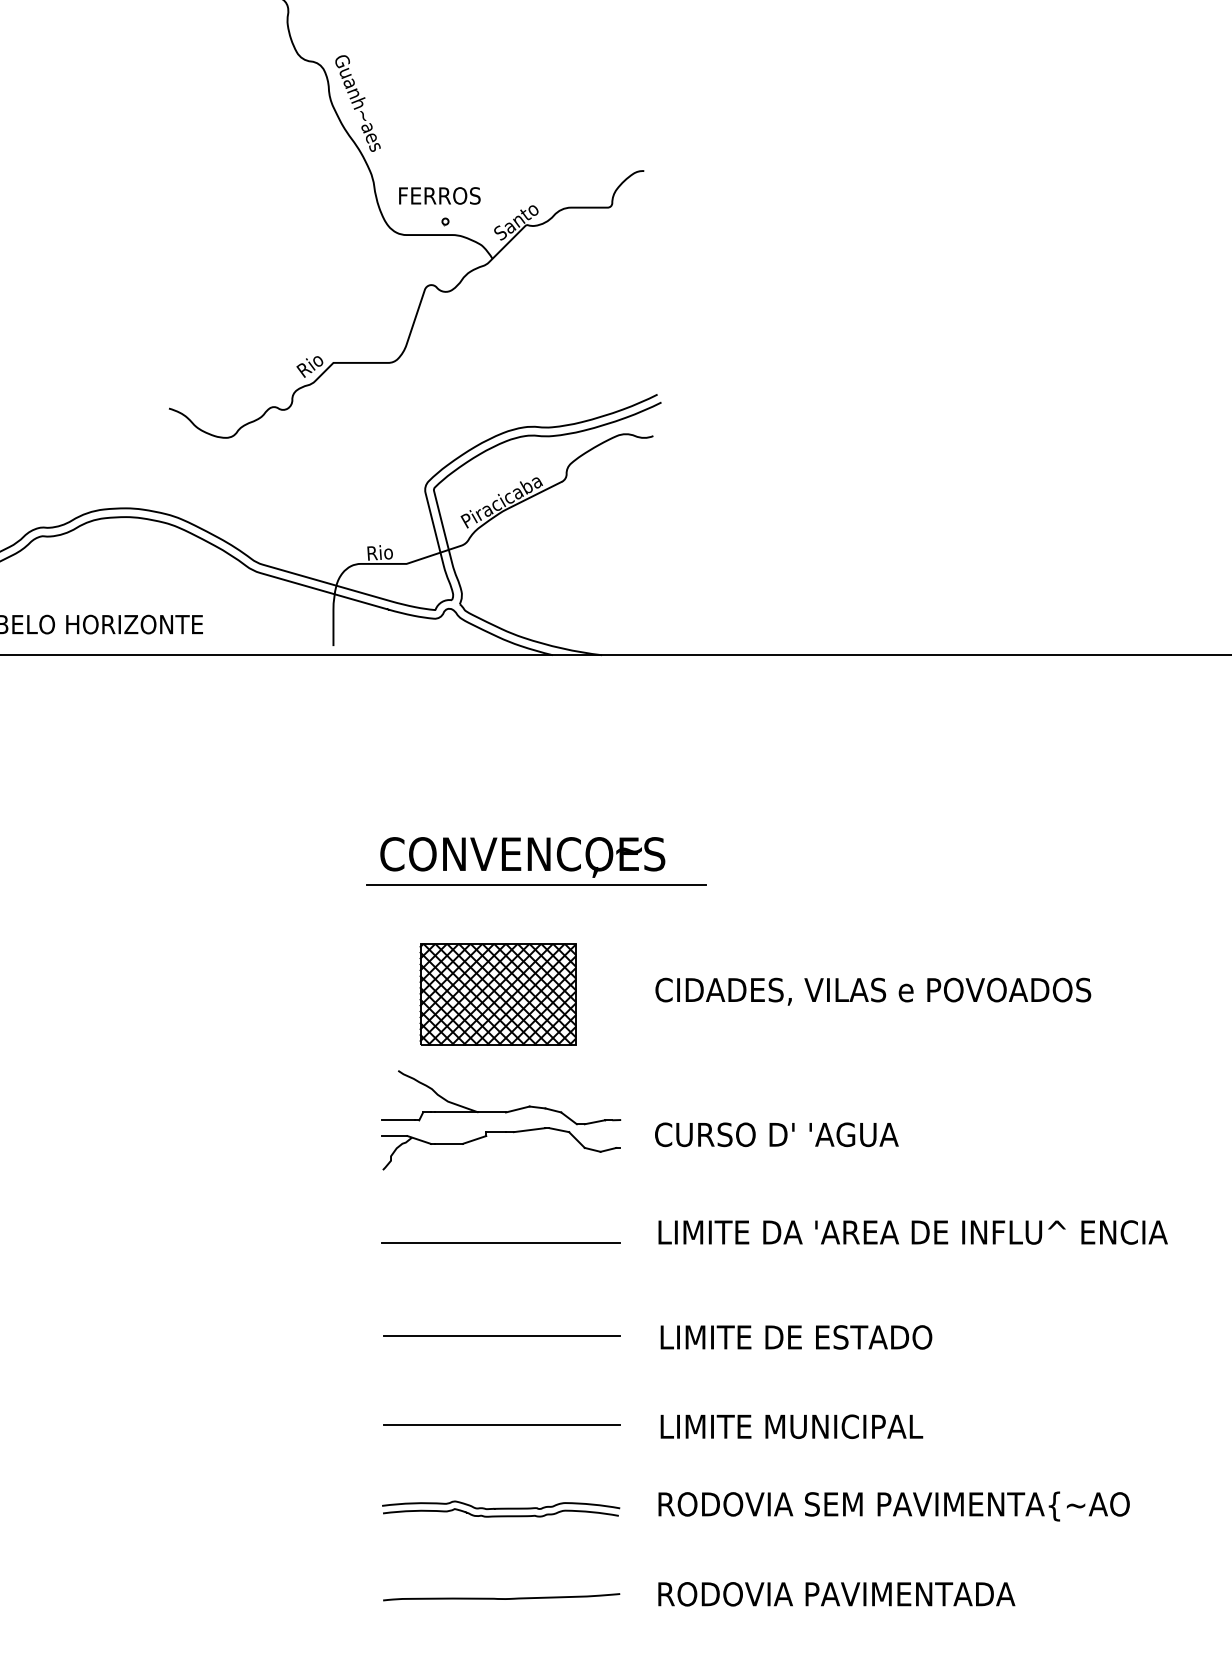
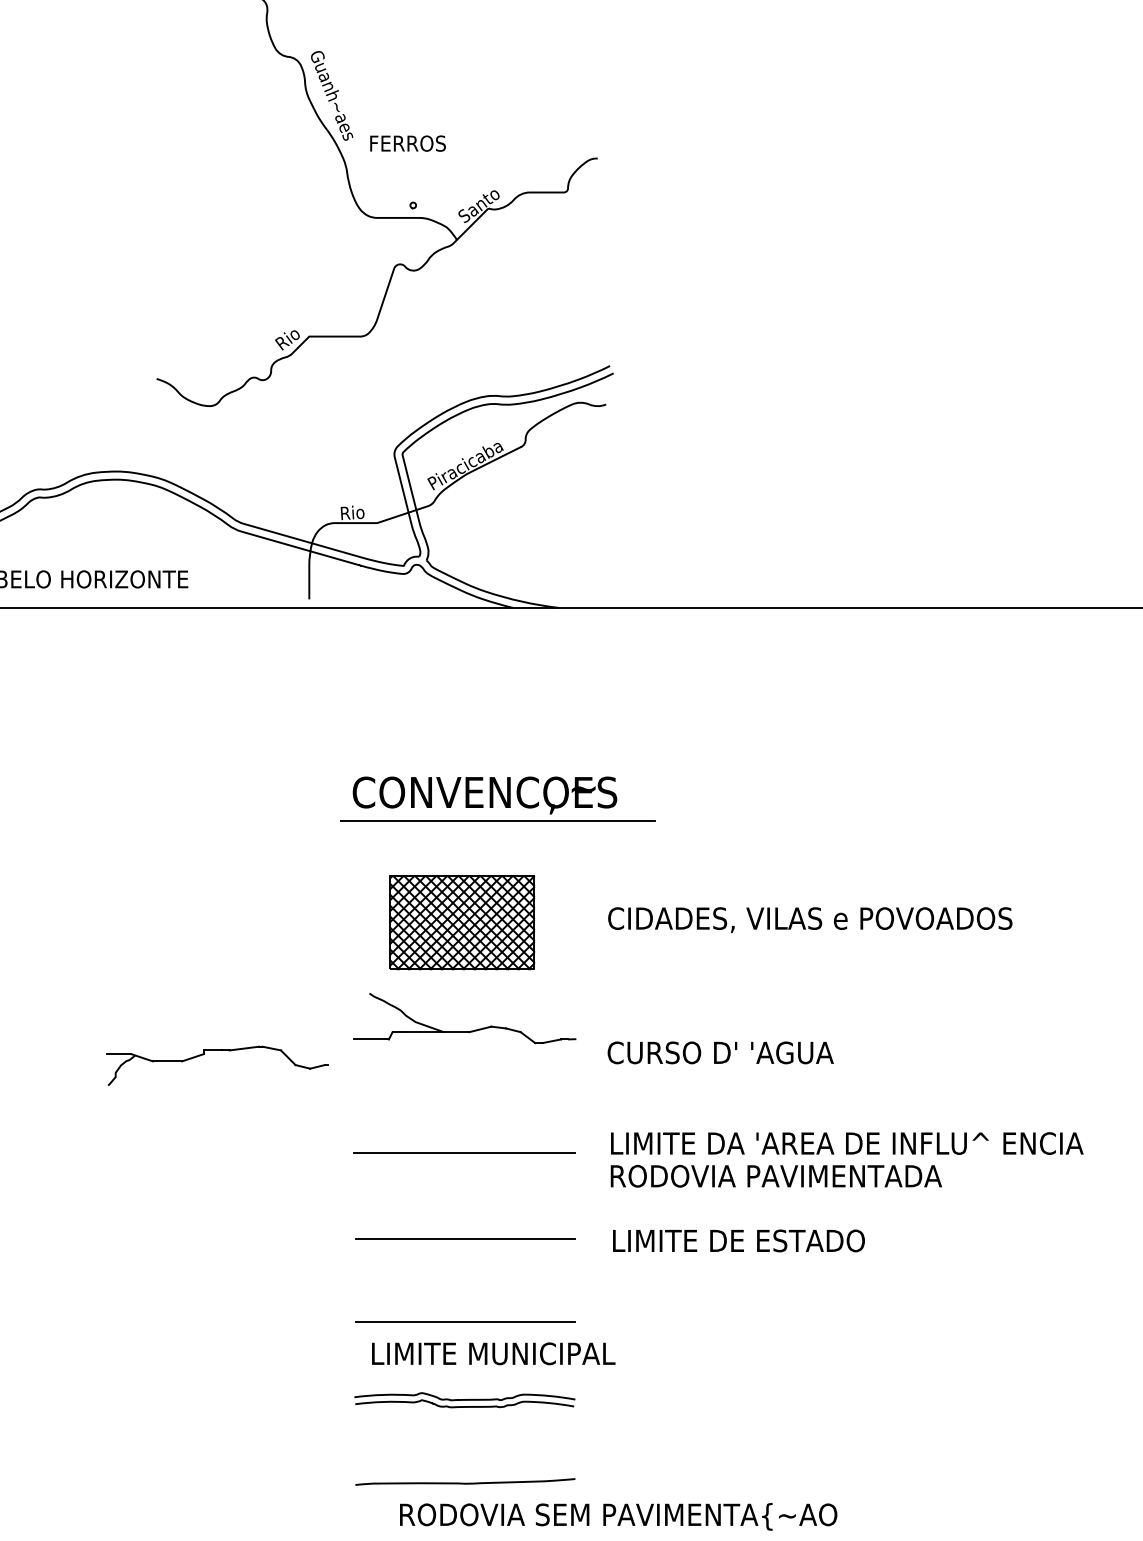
text: (439, 195) -> (407, 143), moved
part: (500, 1132) -> (217, 1050), moved
text: (791, 1426) -> (493, 1353), moved
text: (894, 1506) -> (618, 1516), moved
text: (835, 1594) -> (775, 1176), moved

